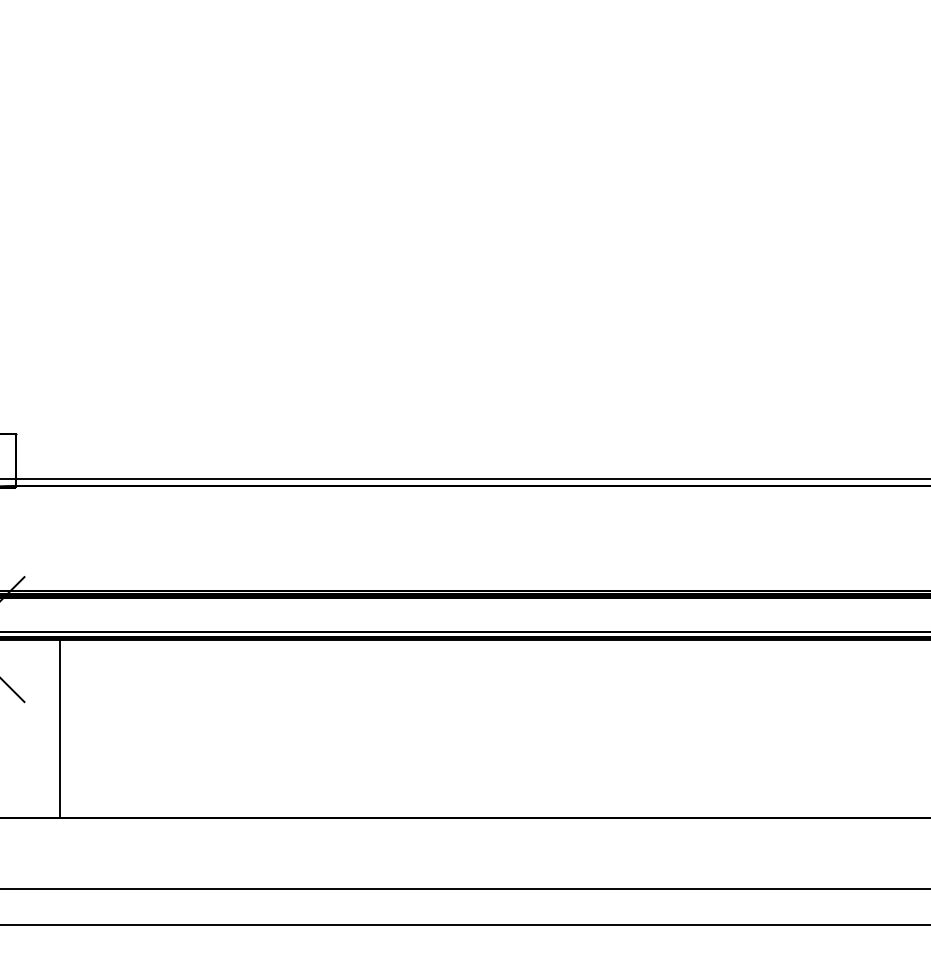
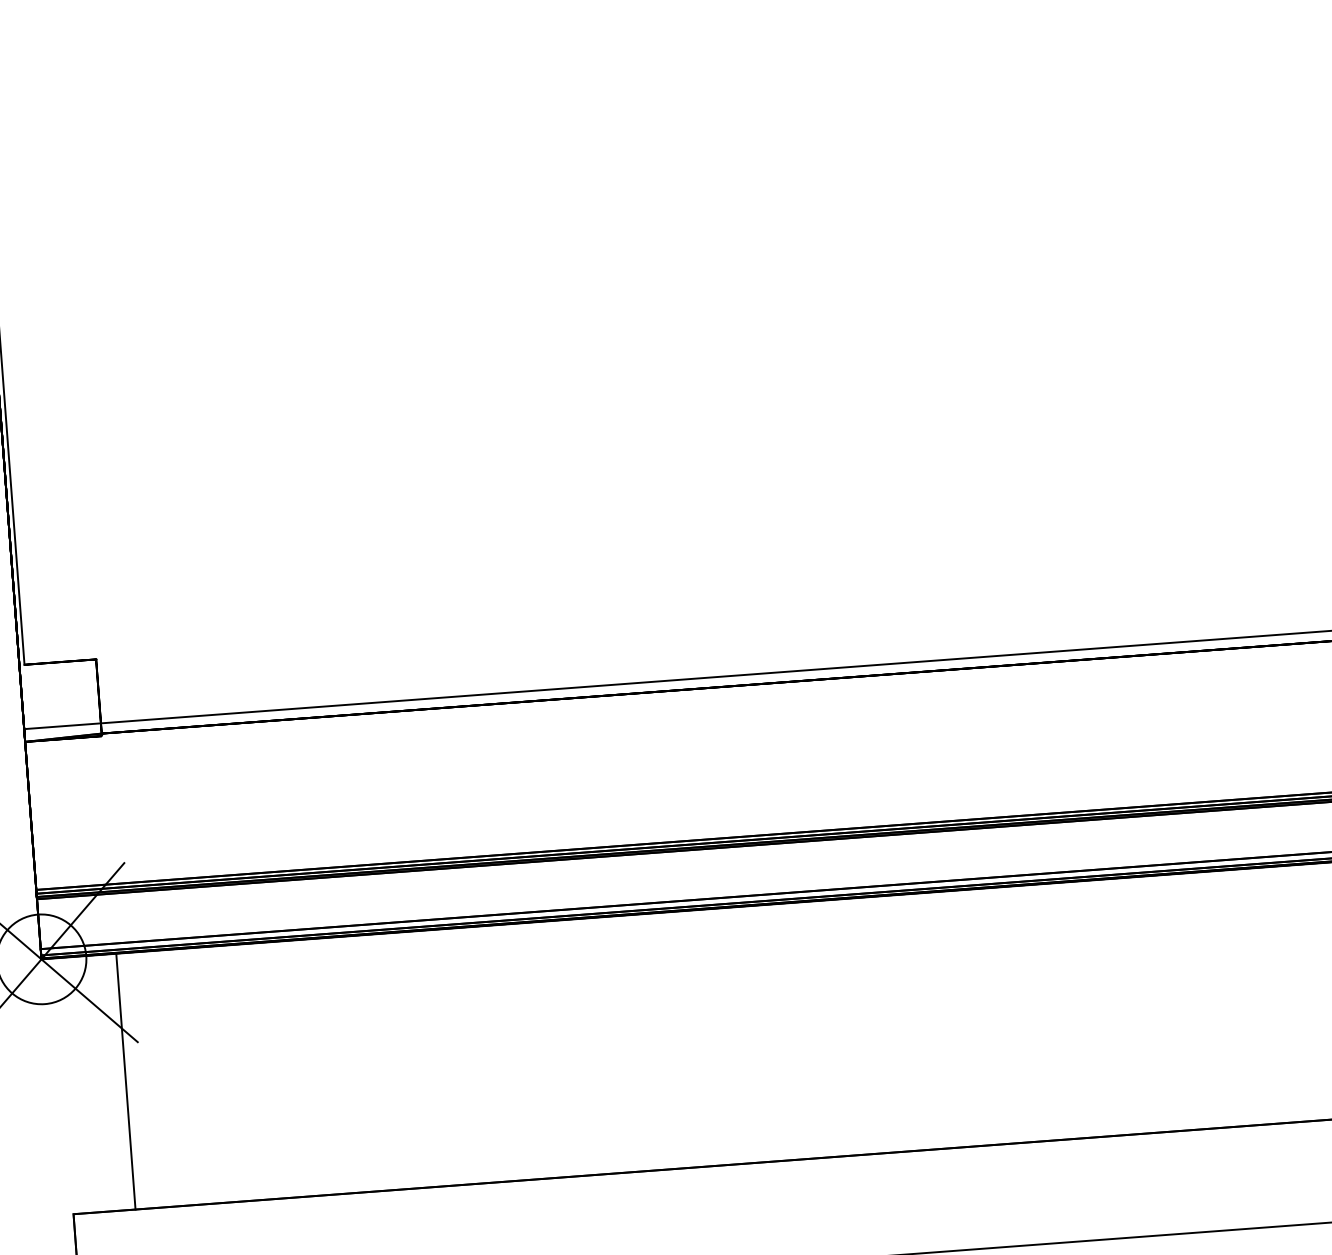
line: (60, 728) -> (126, 1081), moved

